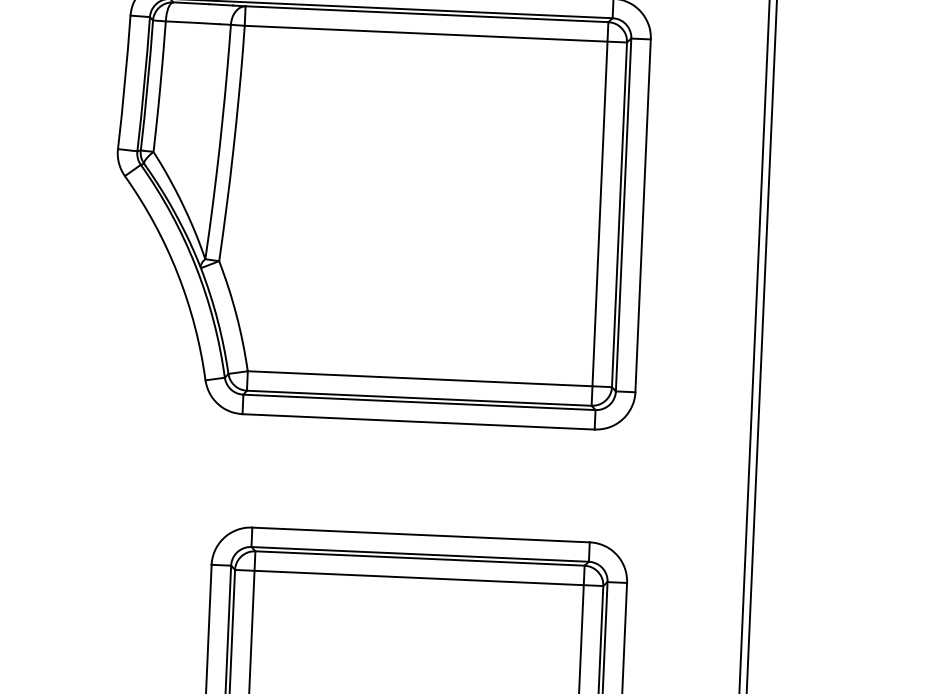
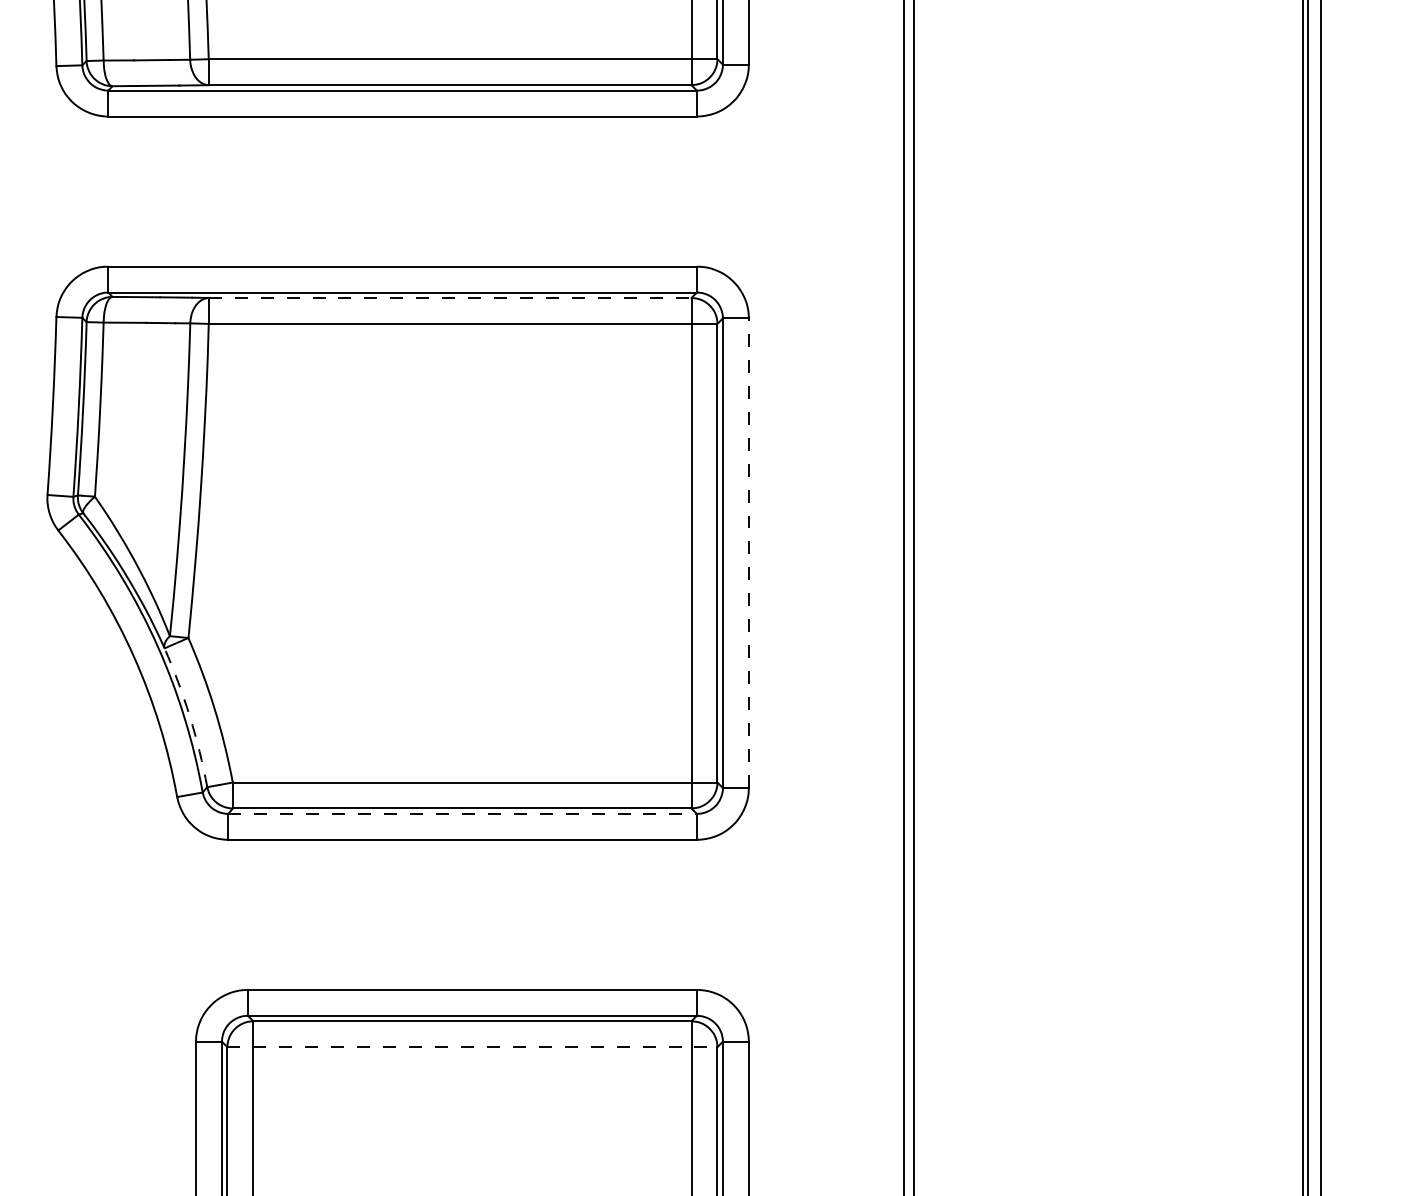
line: (427, 13) -> (450, 297), solid -> dashed
line: (642, 216) -> (748, 553), solid -> dashed
arc: (217, 320) -> (189, 716), solid -> dashed
line: (420, 402) -> (463, 813), solid -> dashed
line: (419, 578) -> (472, 1047), solid -> dashed

